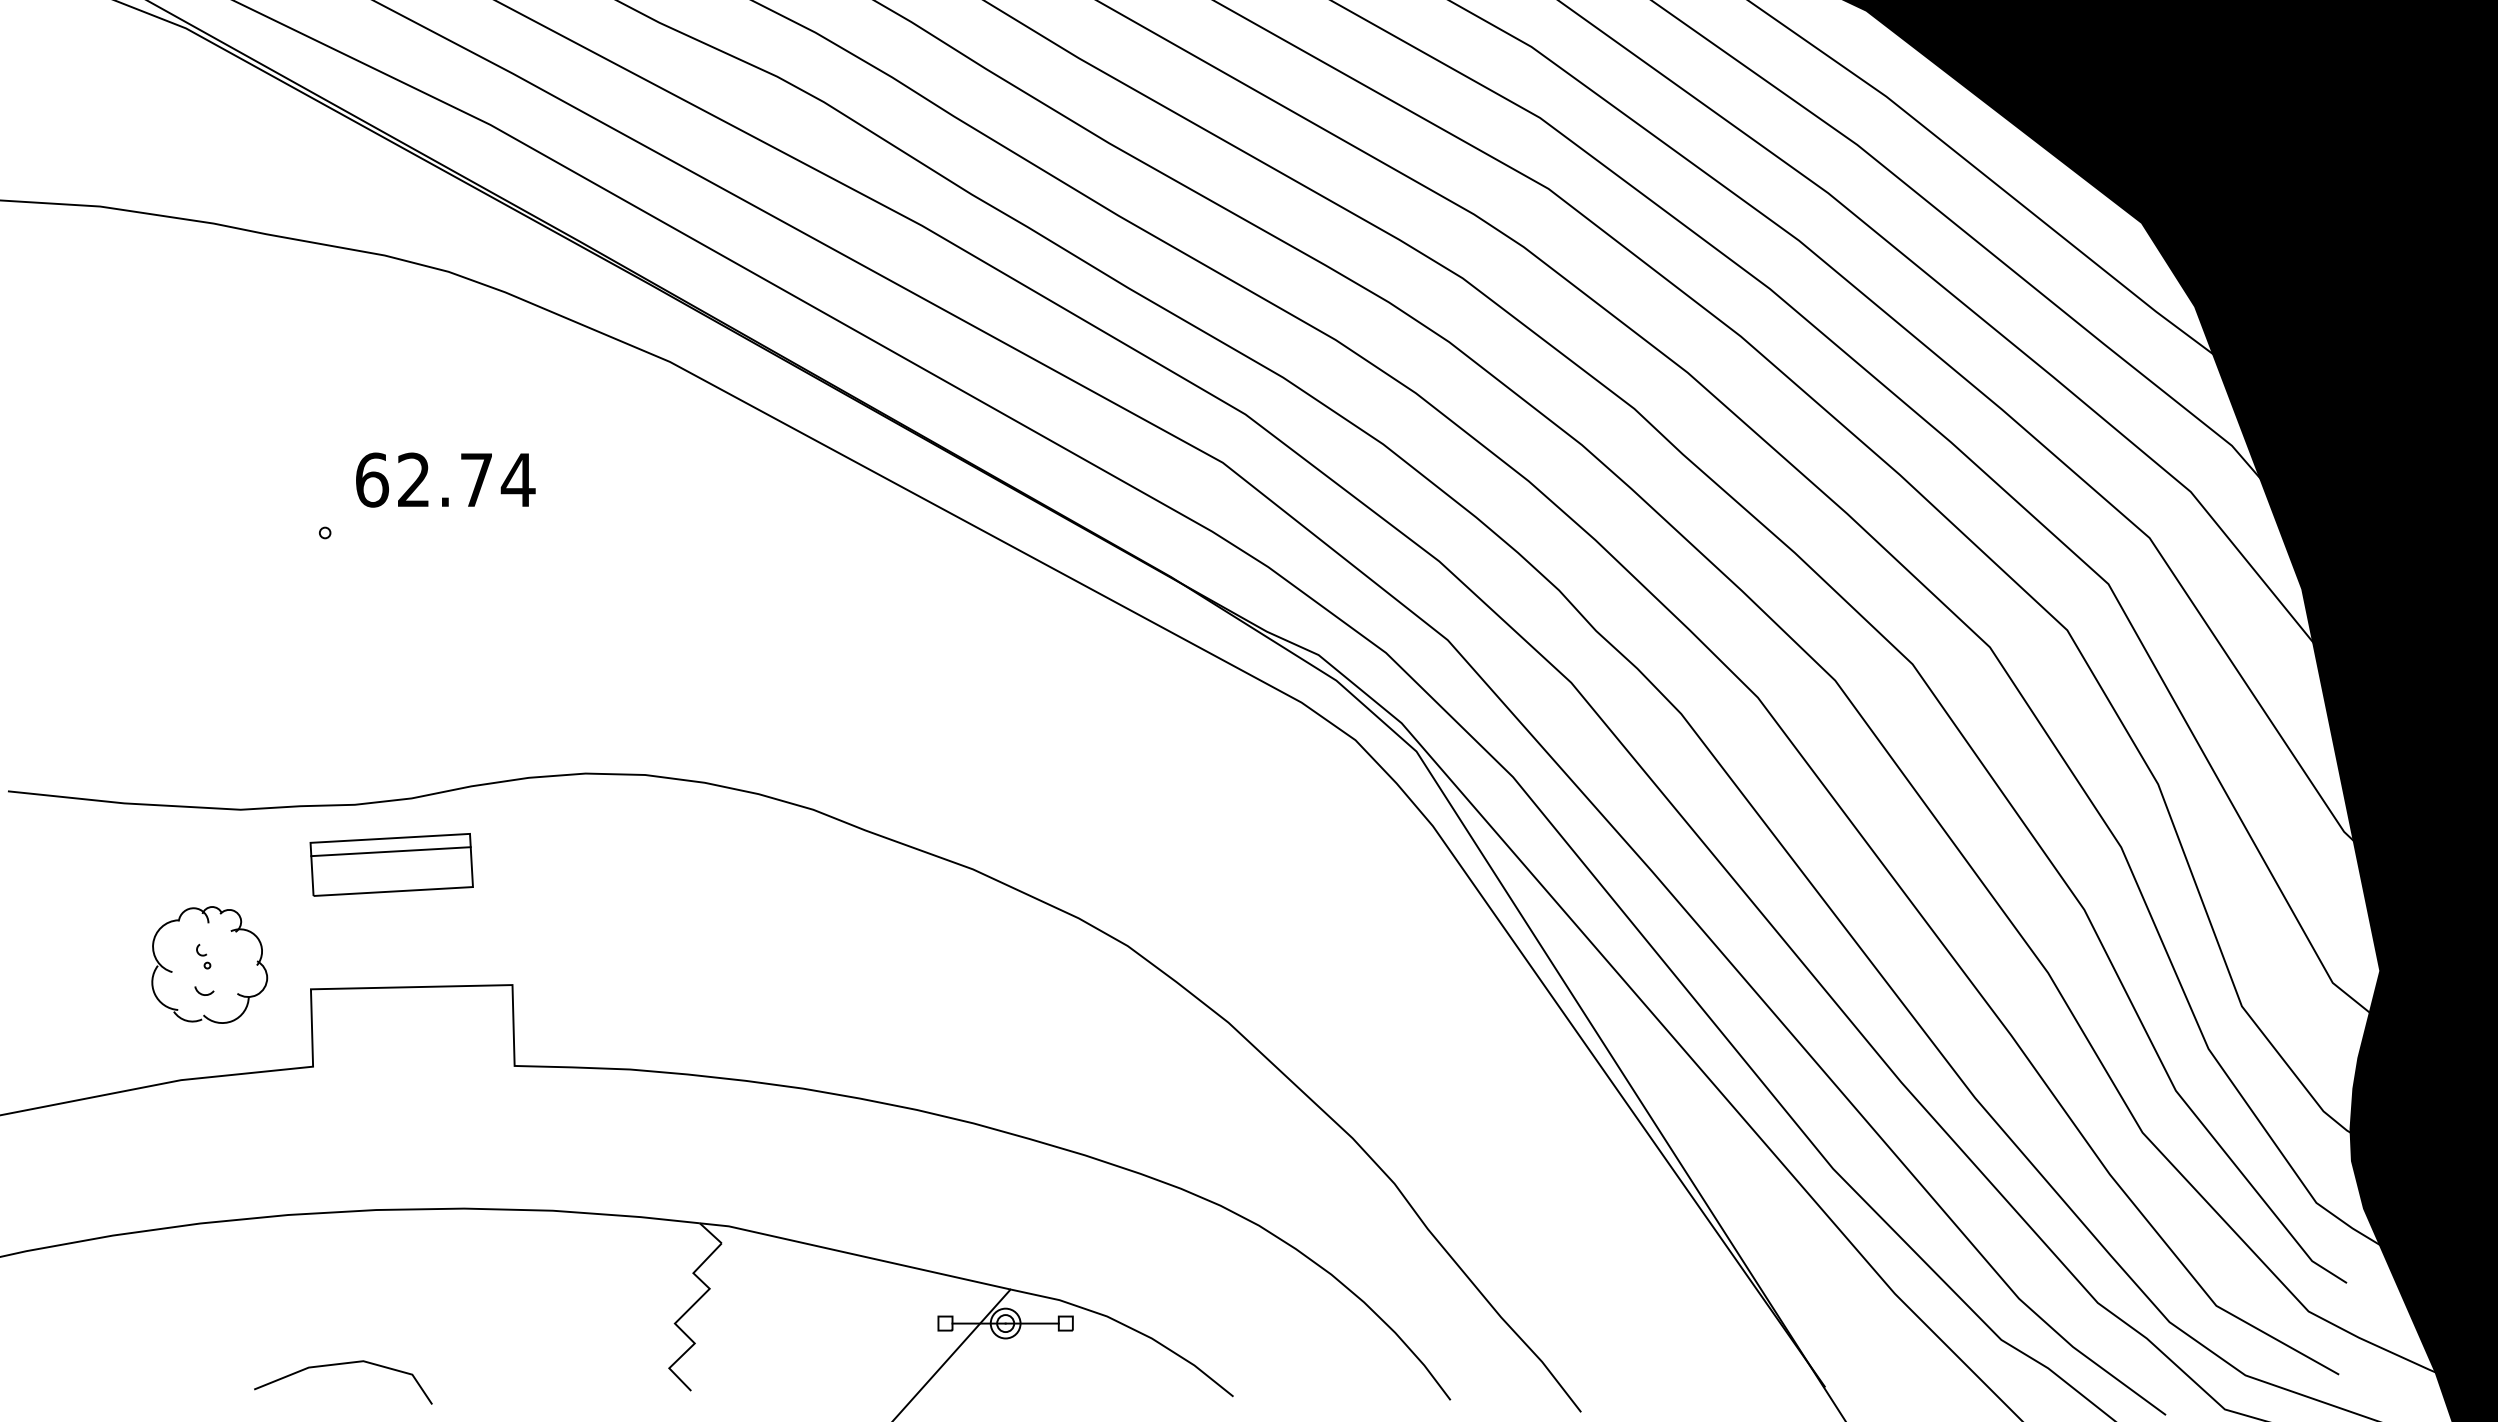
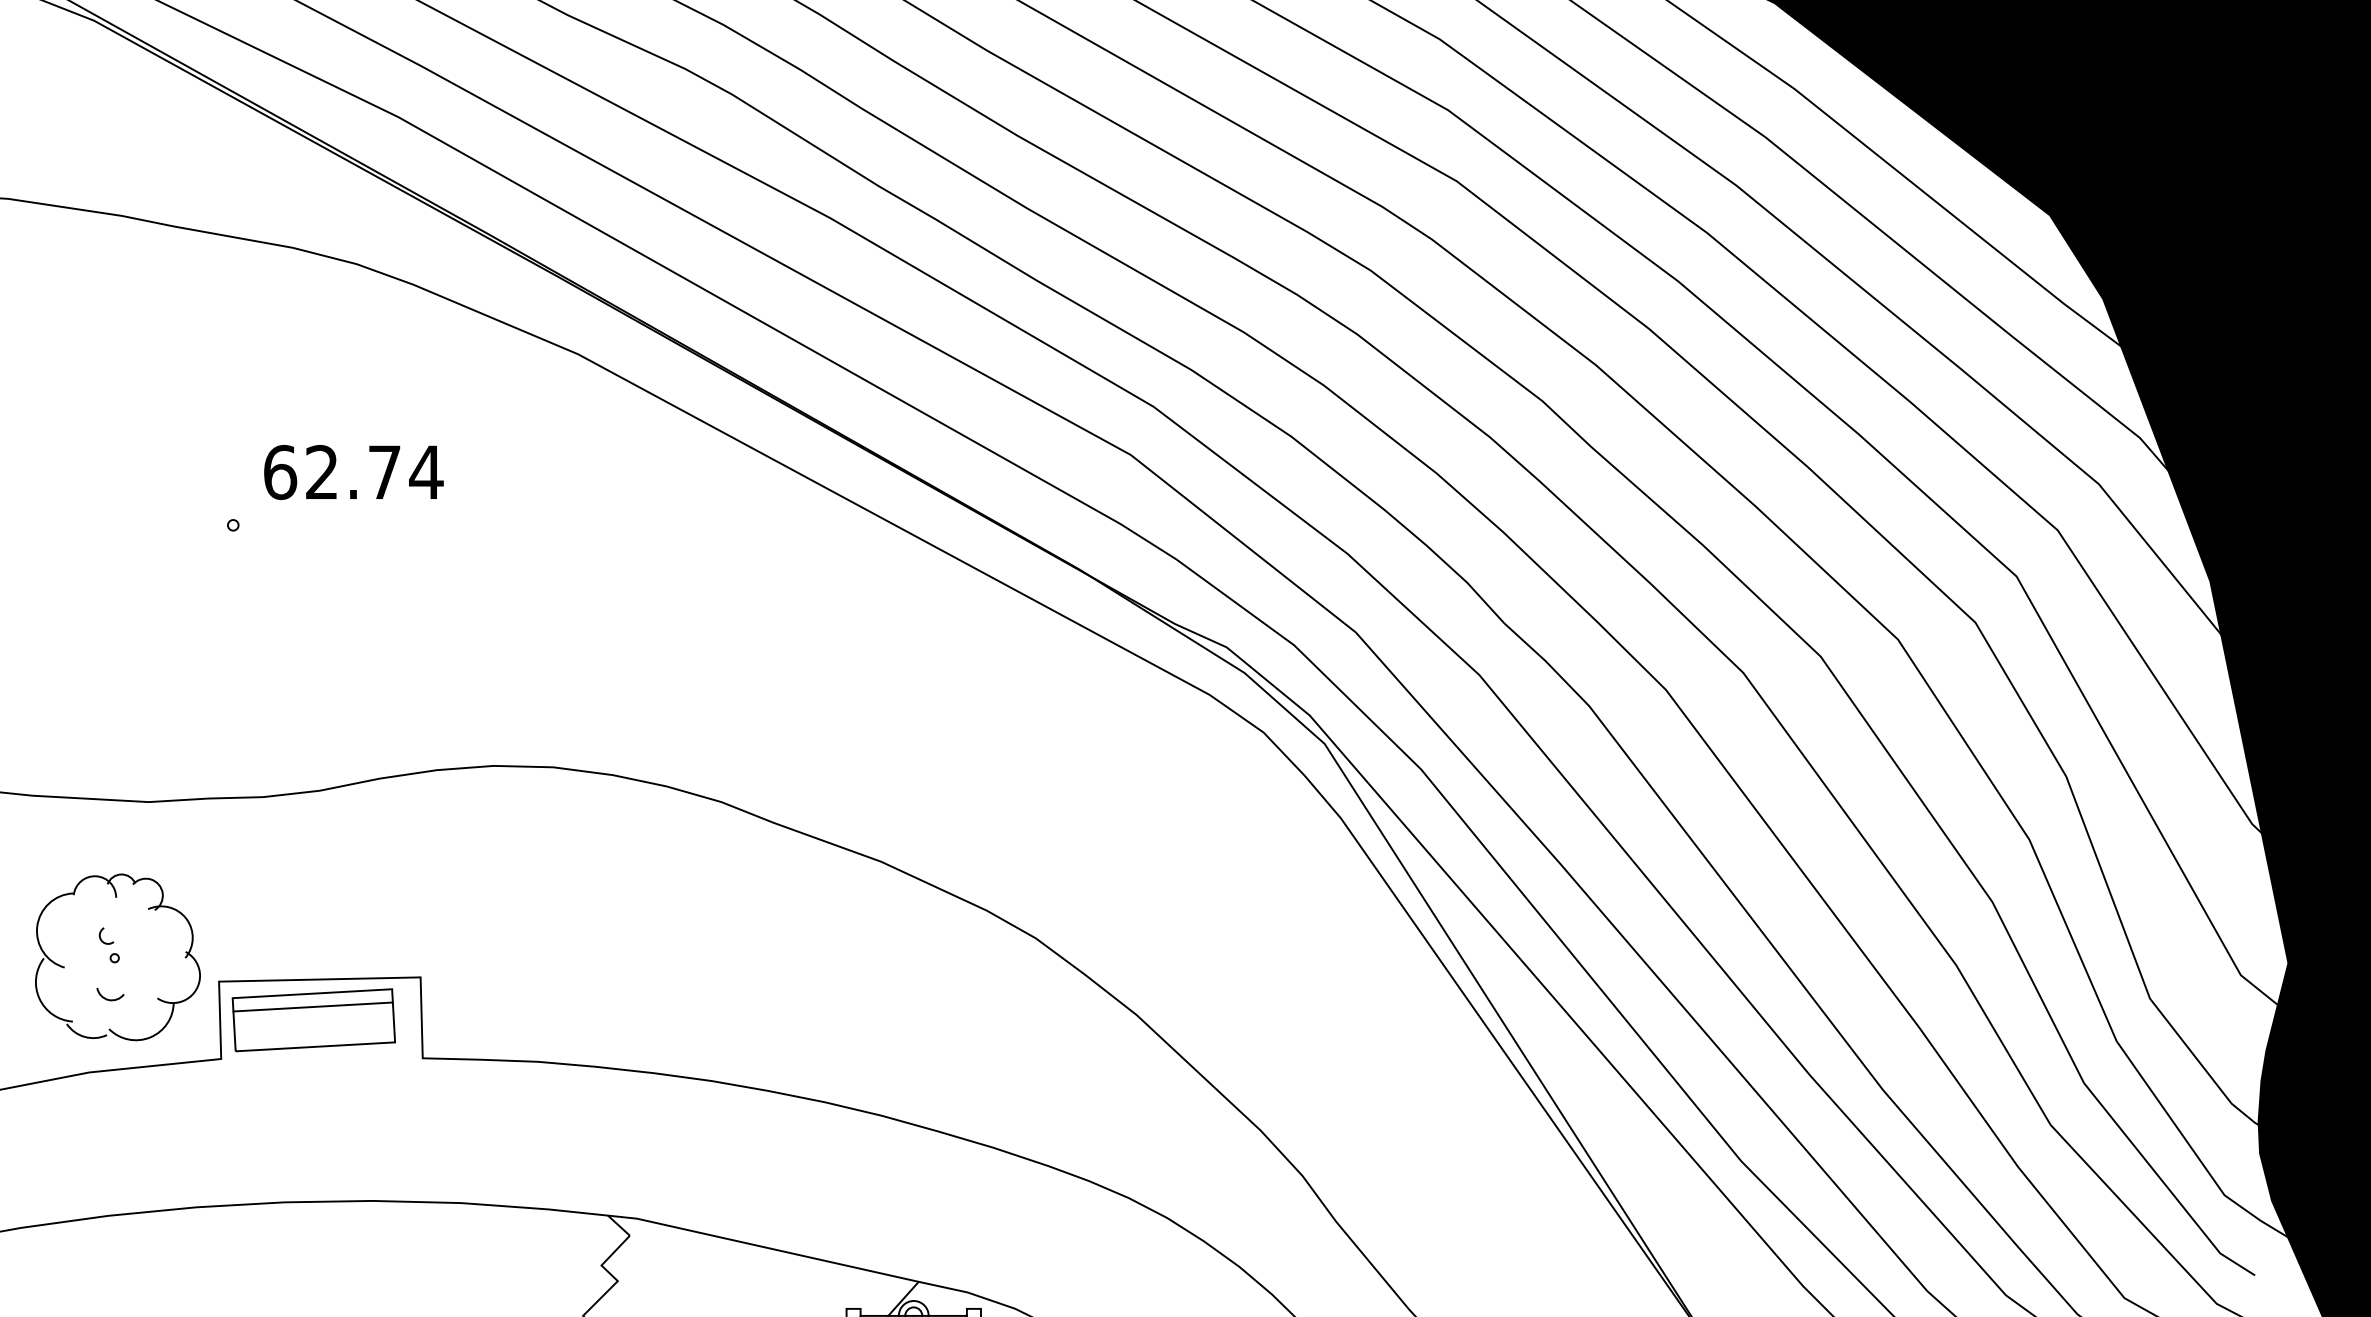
part: (391, 864) -> (313, 1019), moved
part: (209, 964) -> (117, 956), size x1.43

